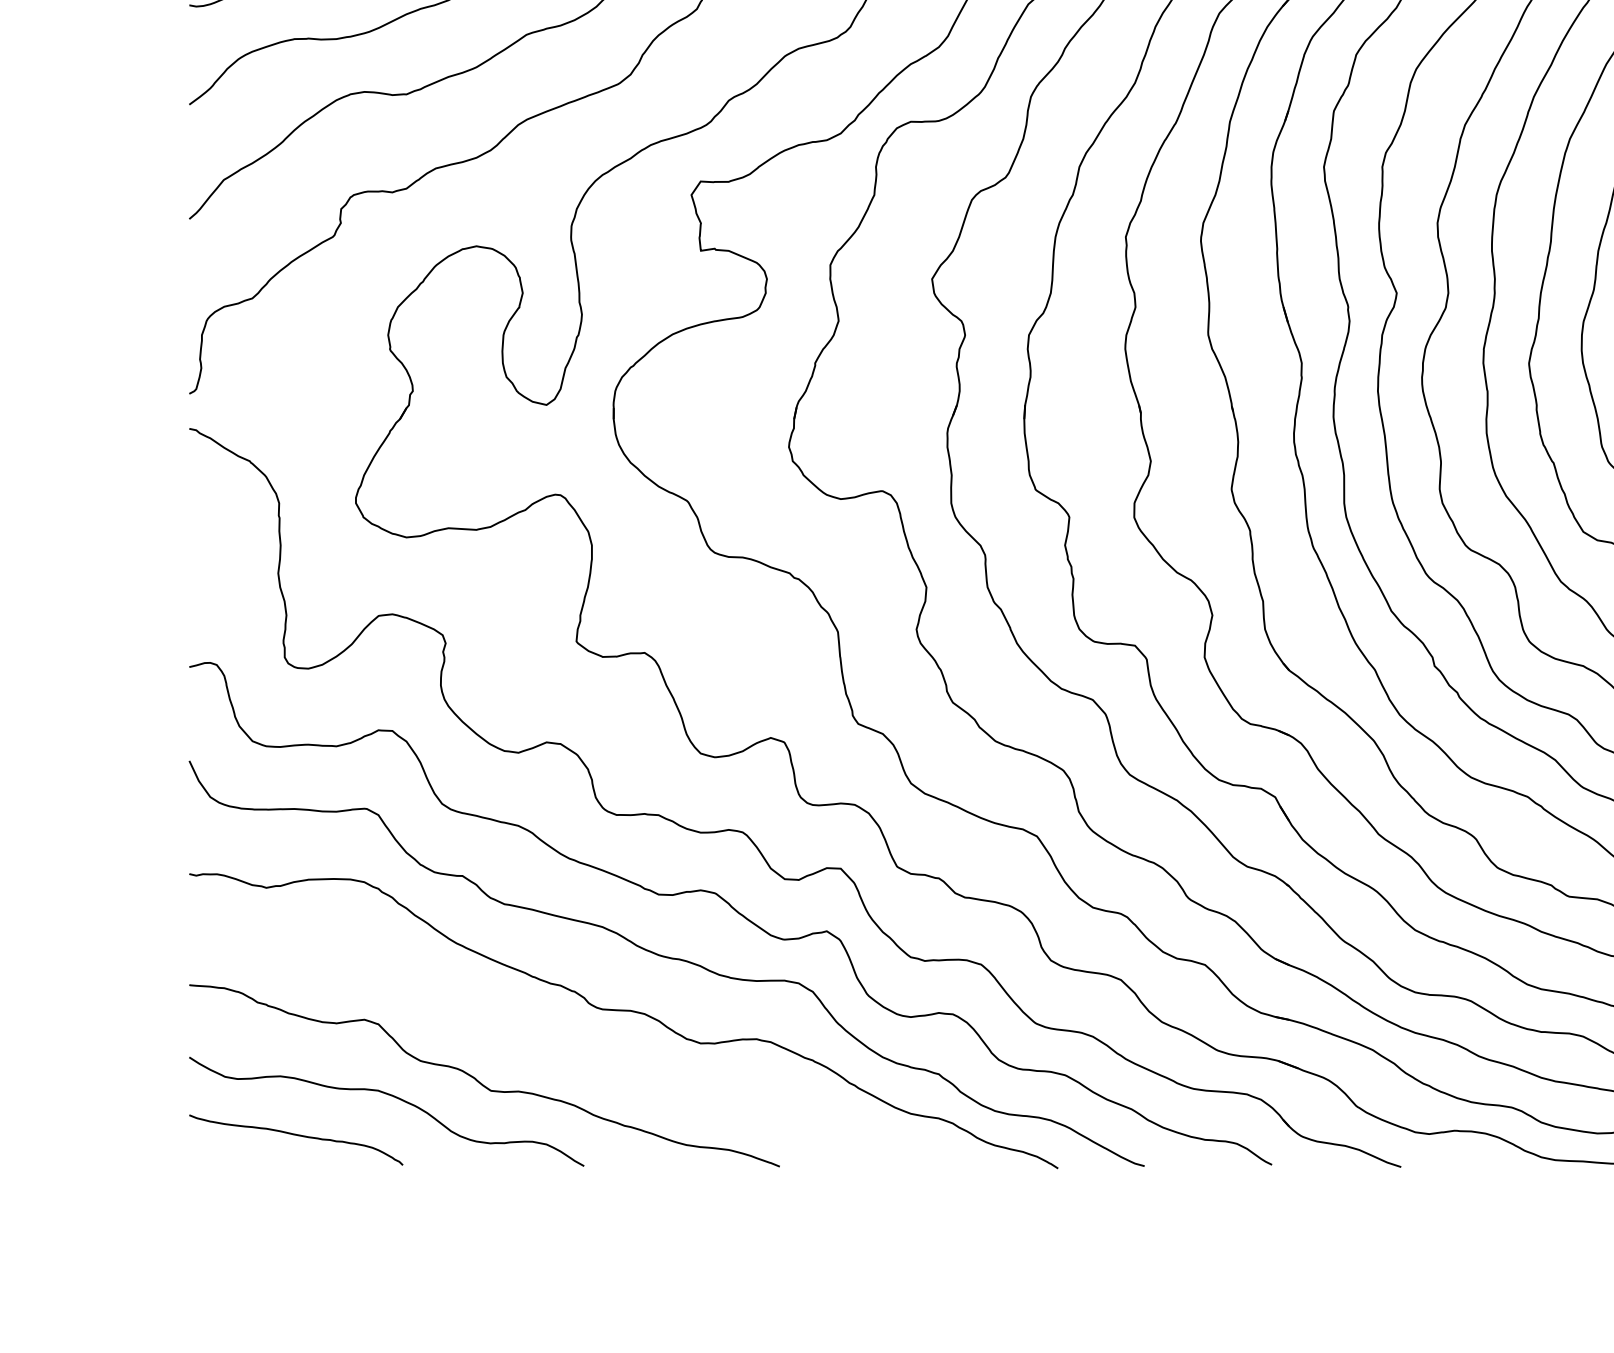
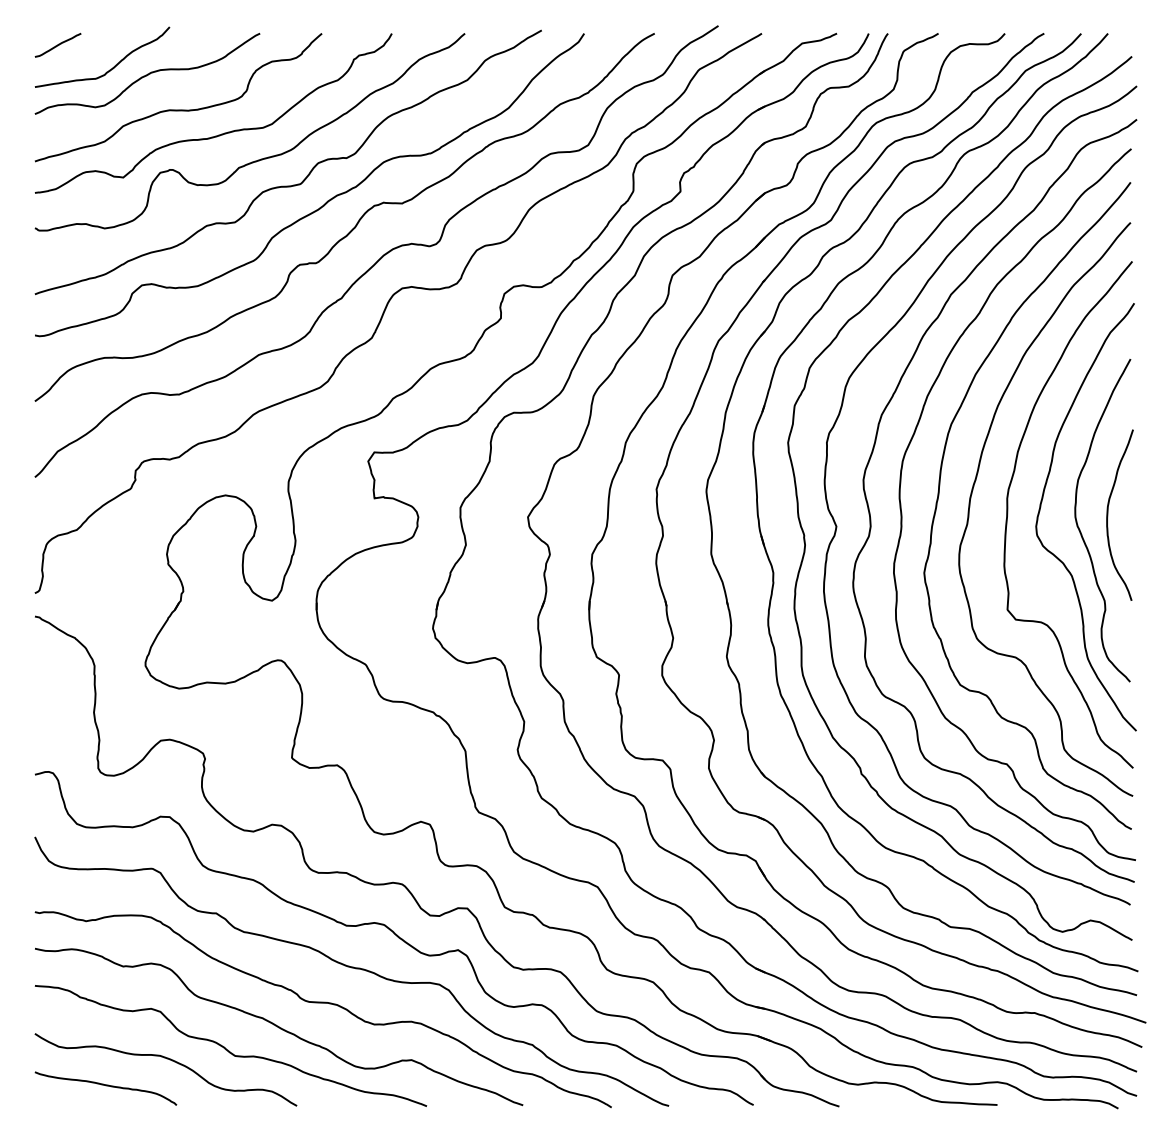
curve: (557, 1046) -> (279, 1026), added

